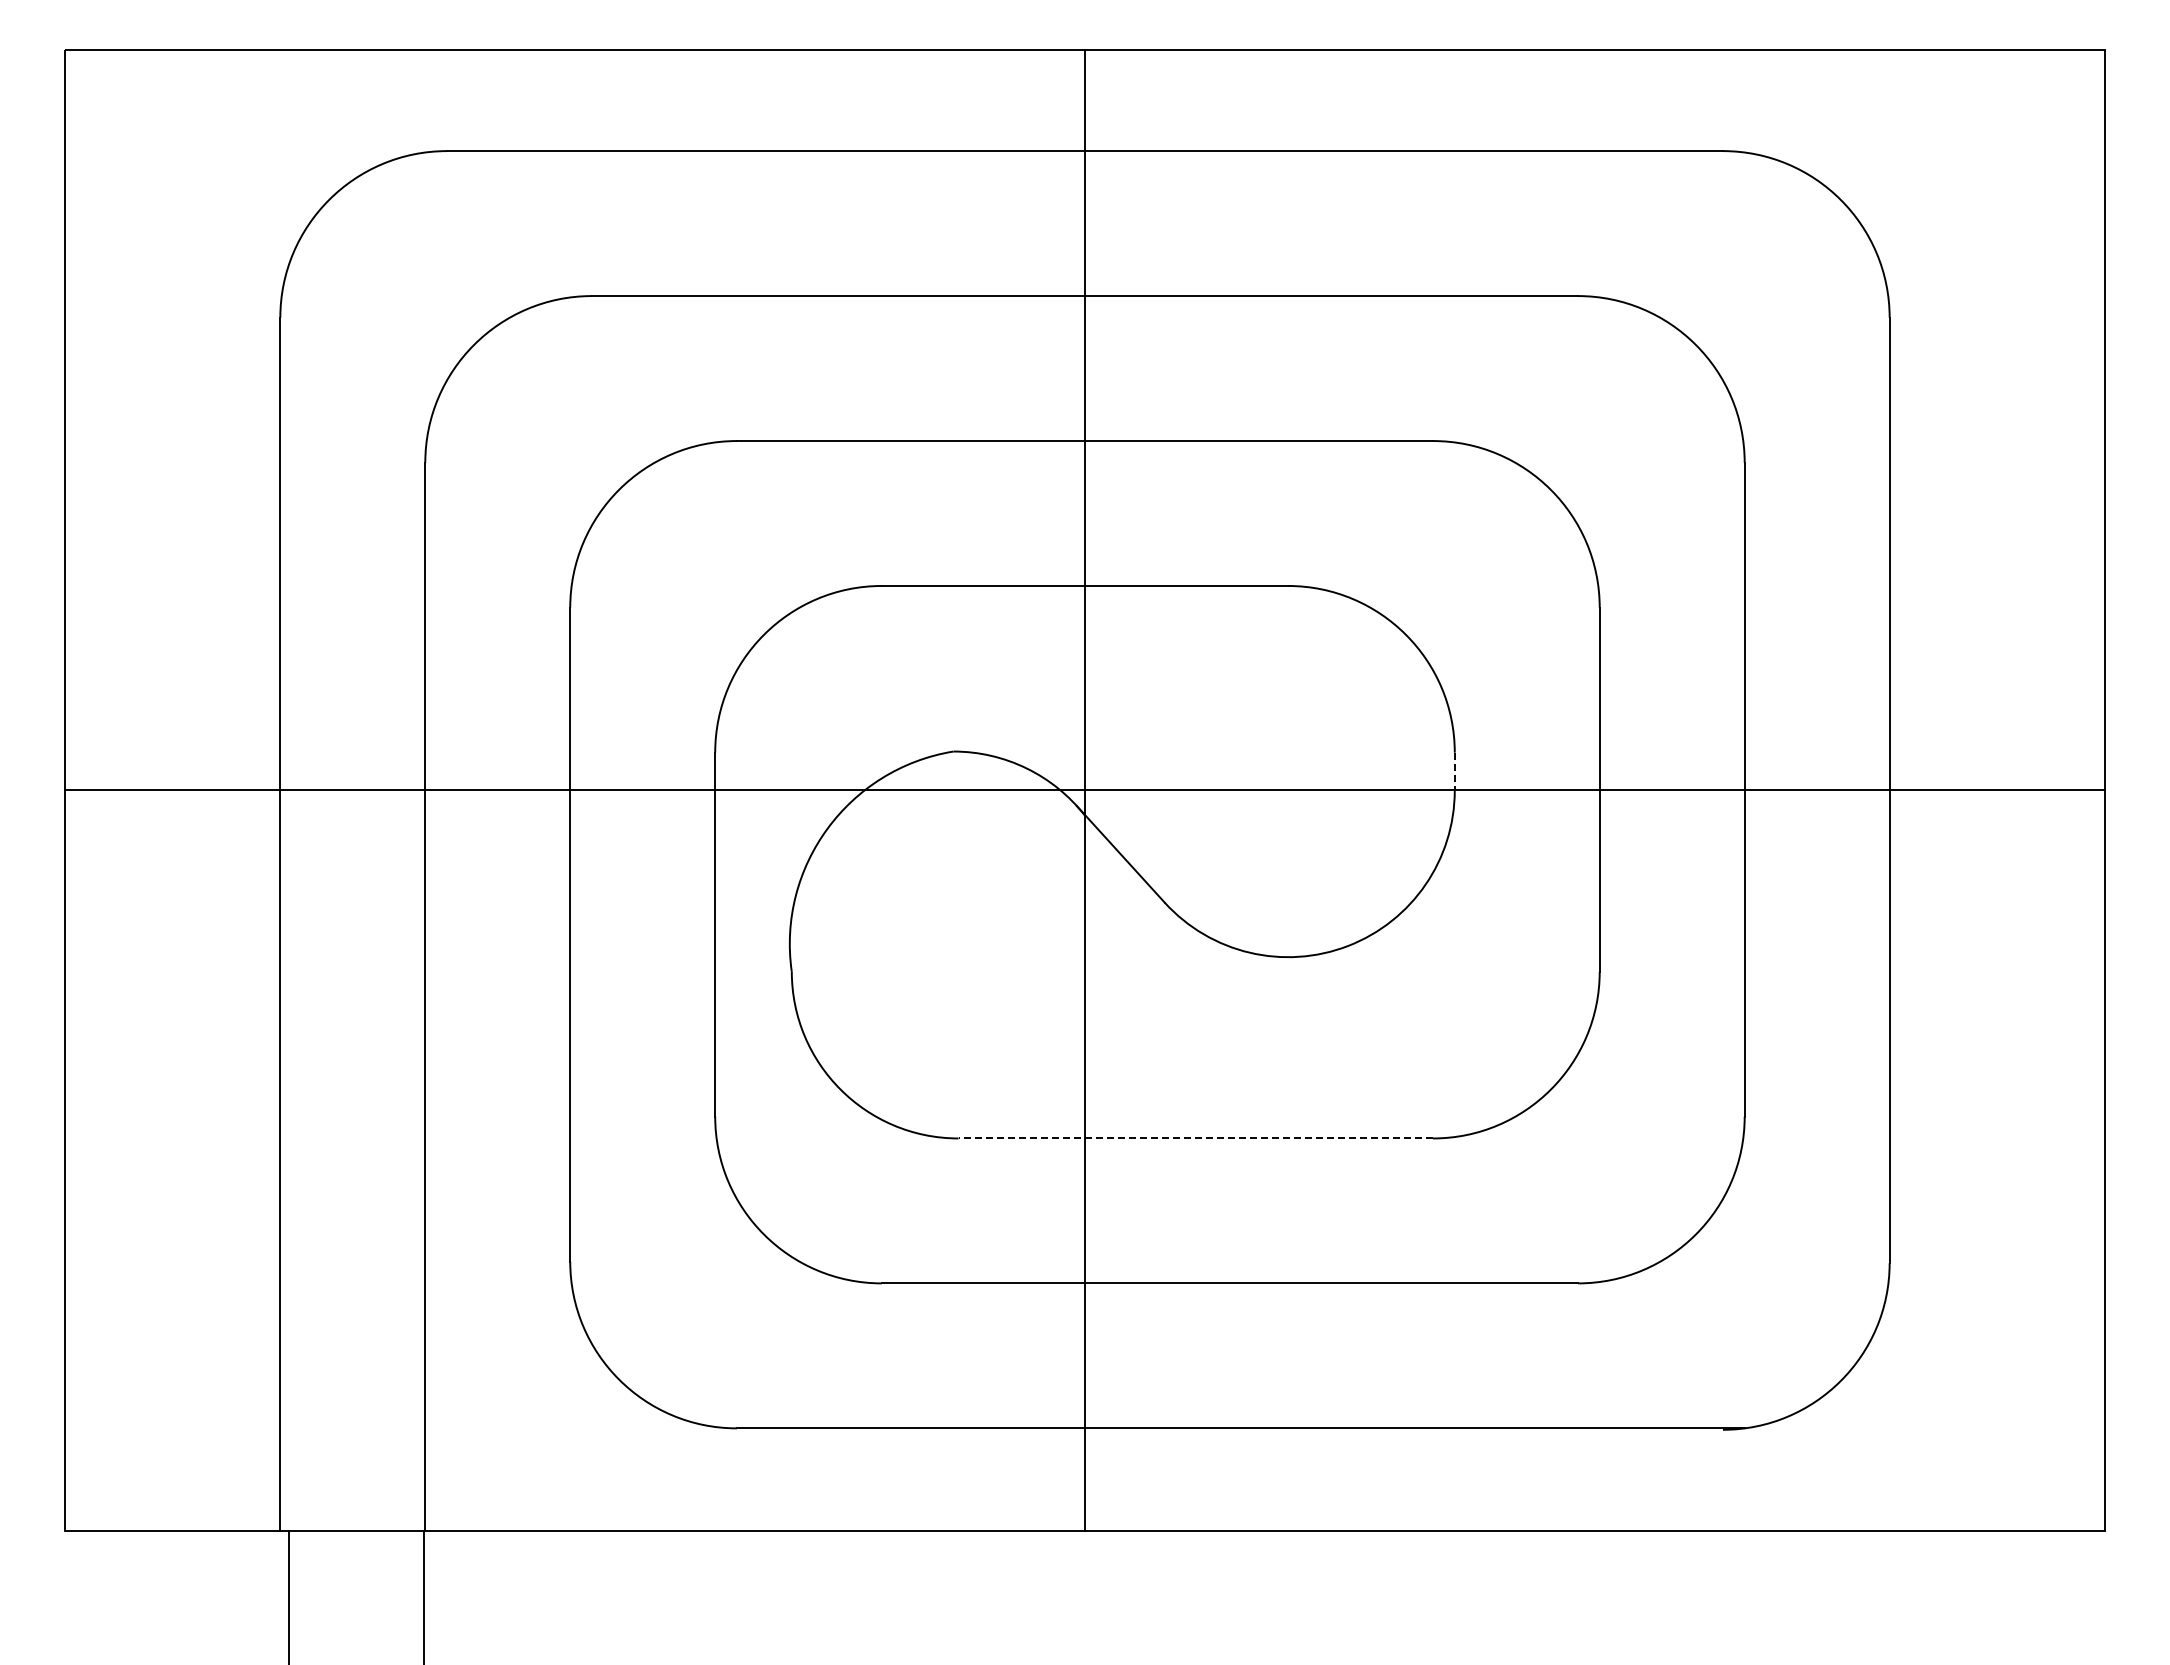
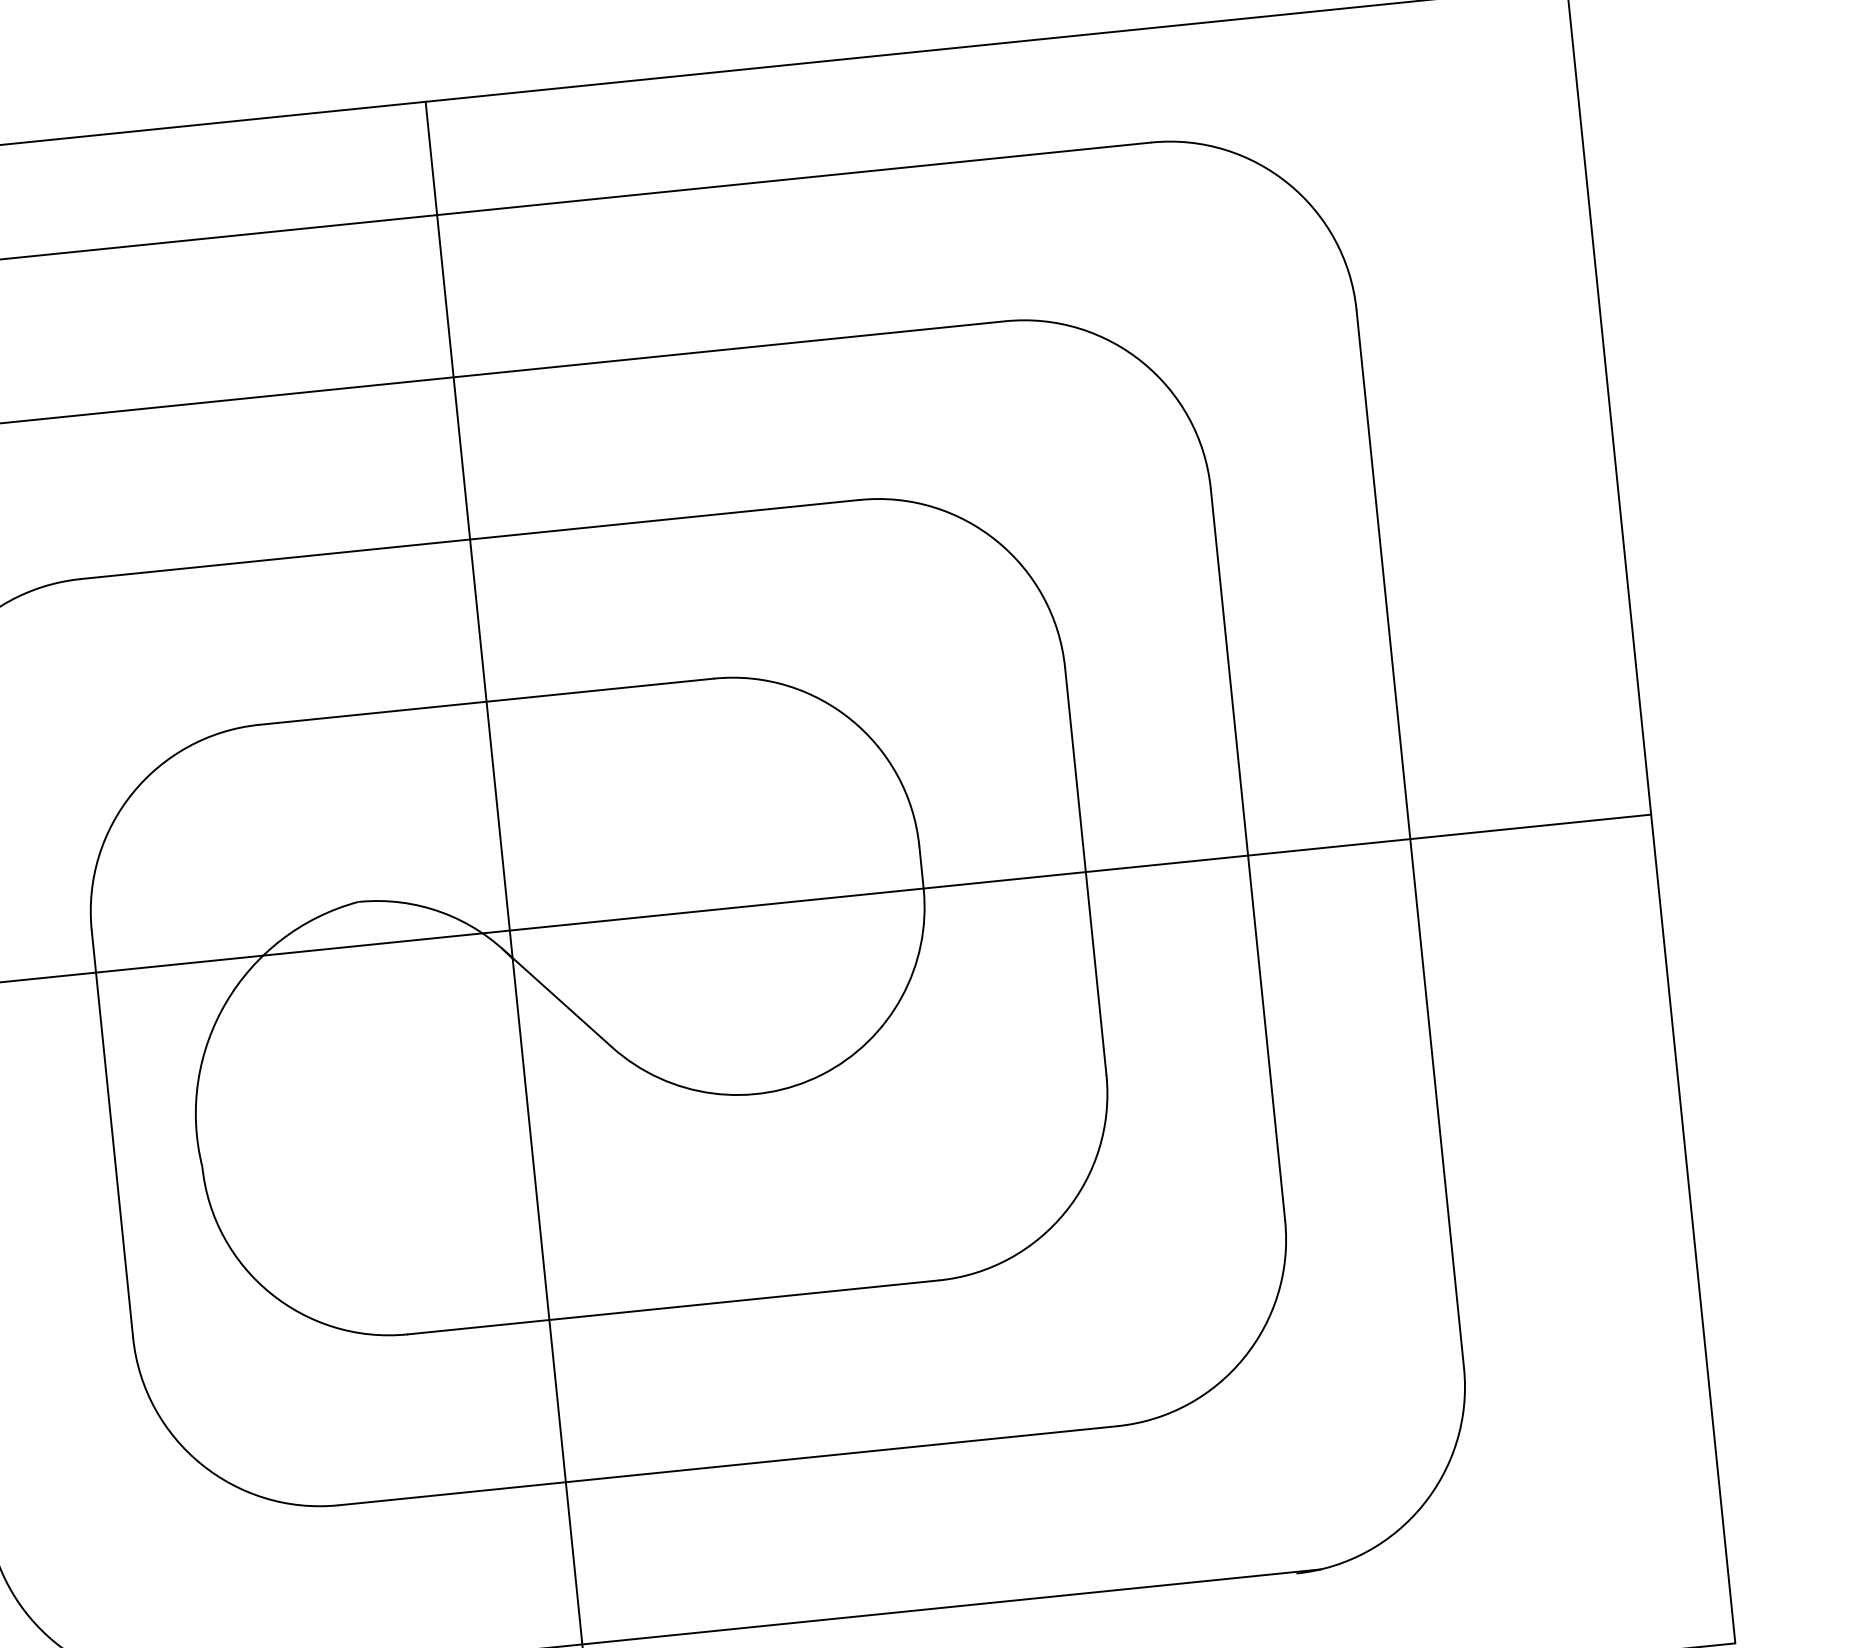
line: (1454, 771) -> (921, 867), dashed -> solid
line: (1195, 1138) -> (673, 1307), dashed -> solid

